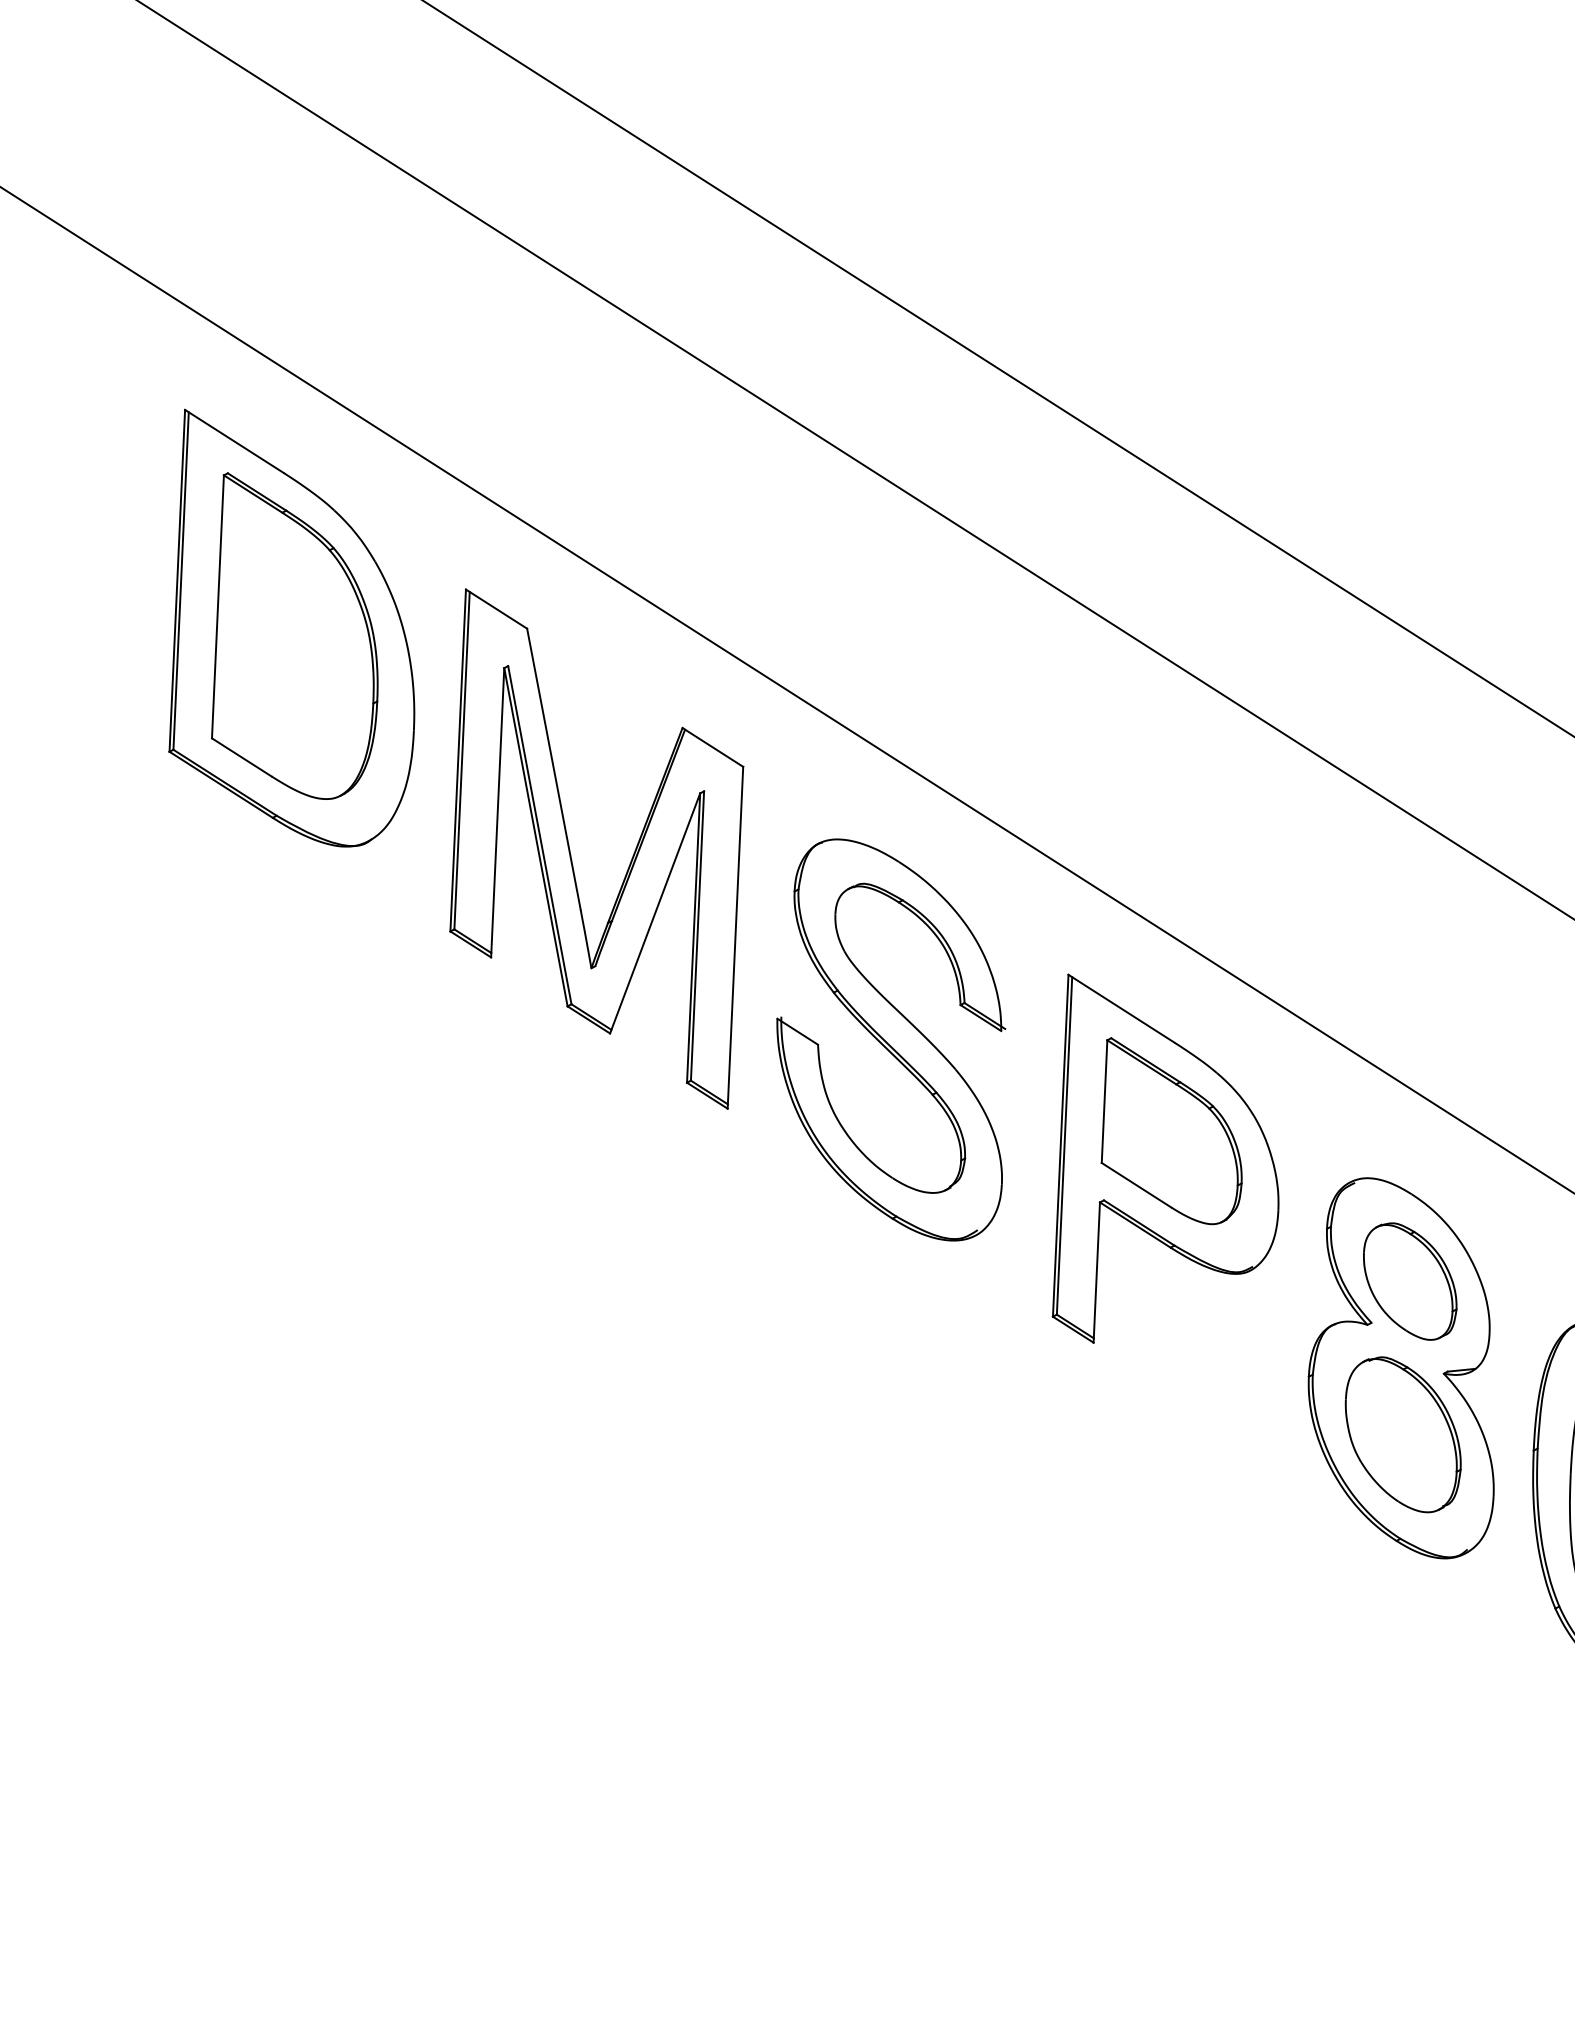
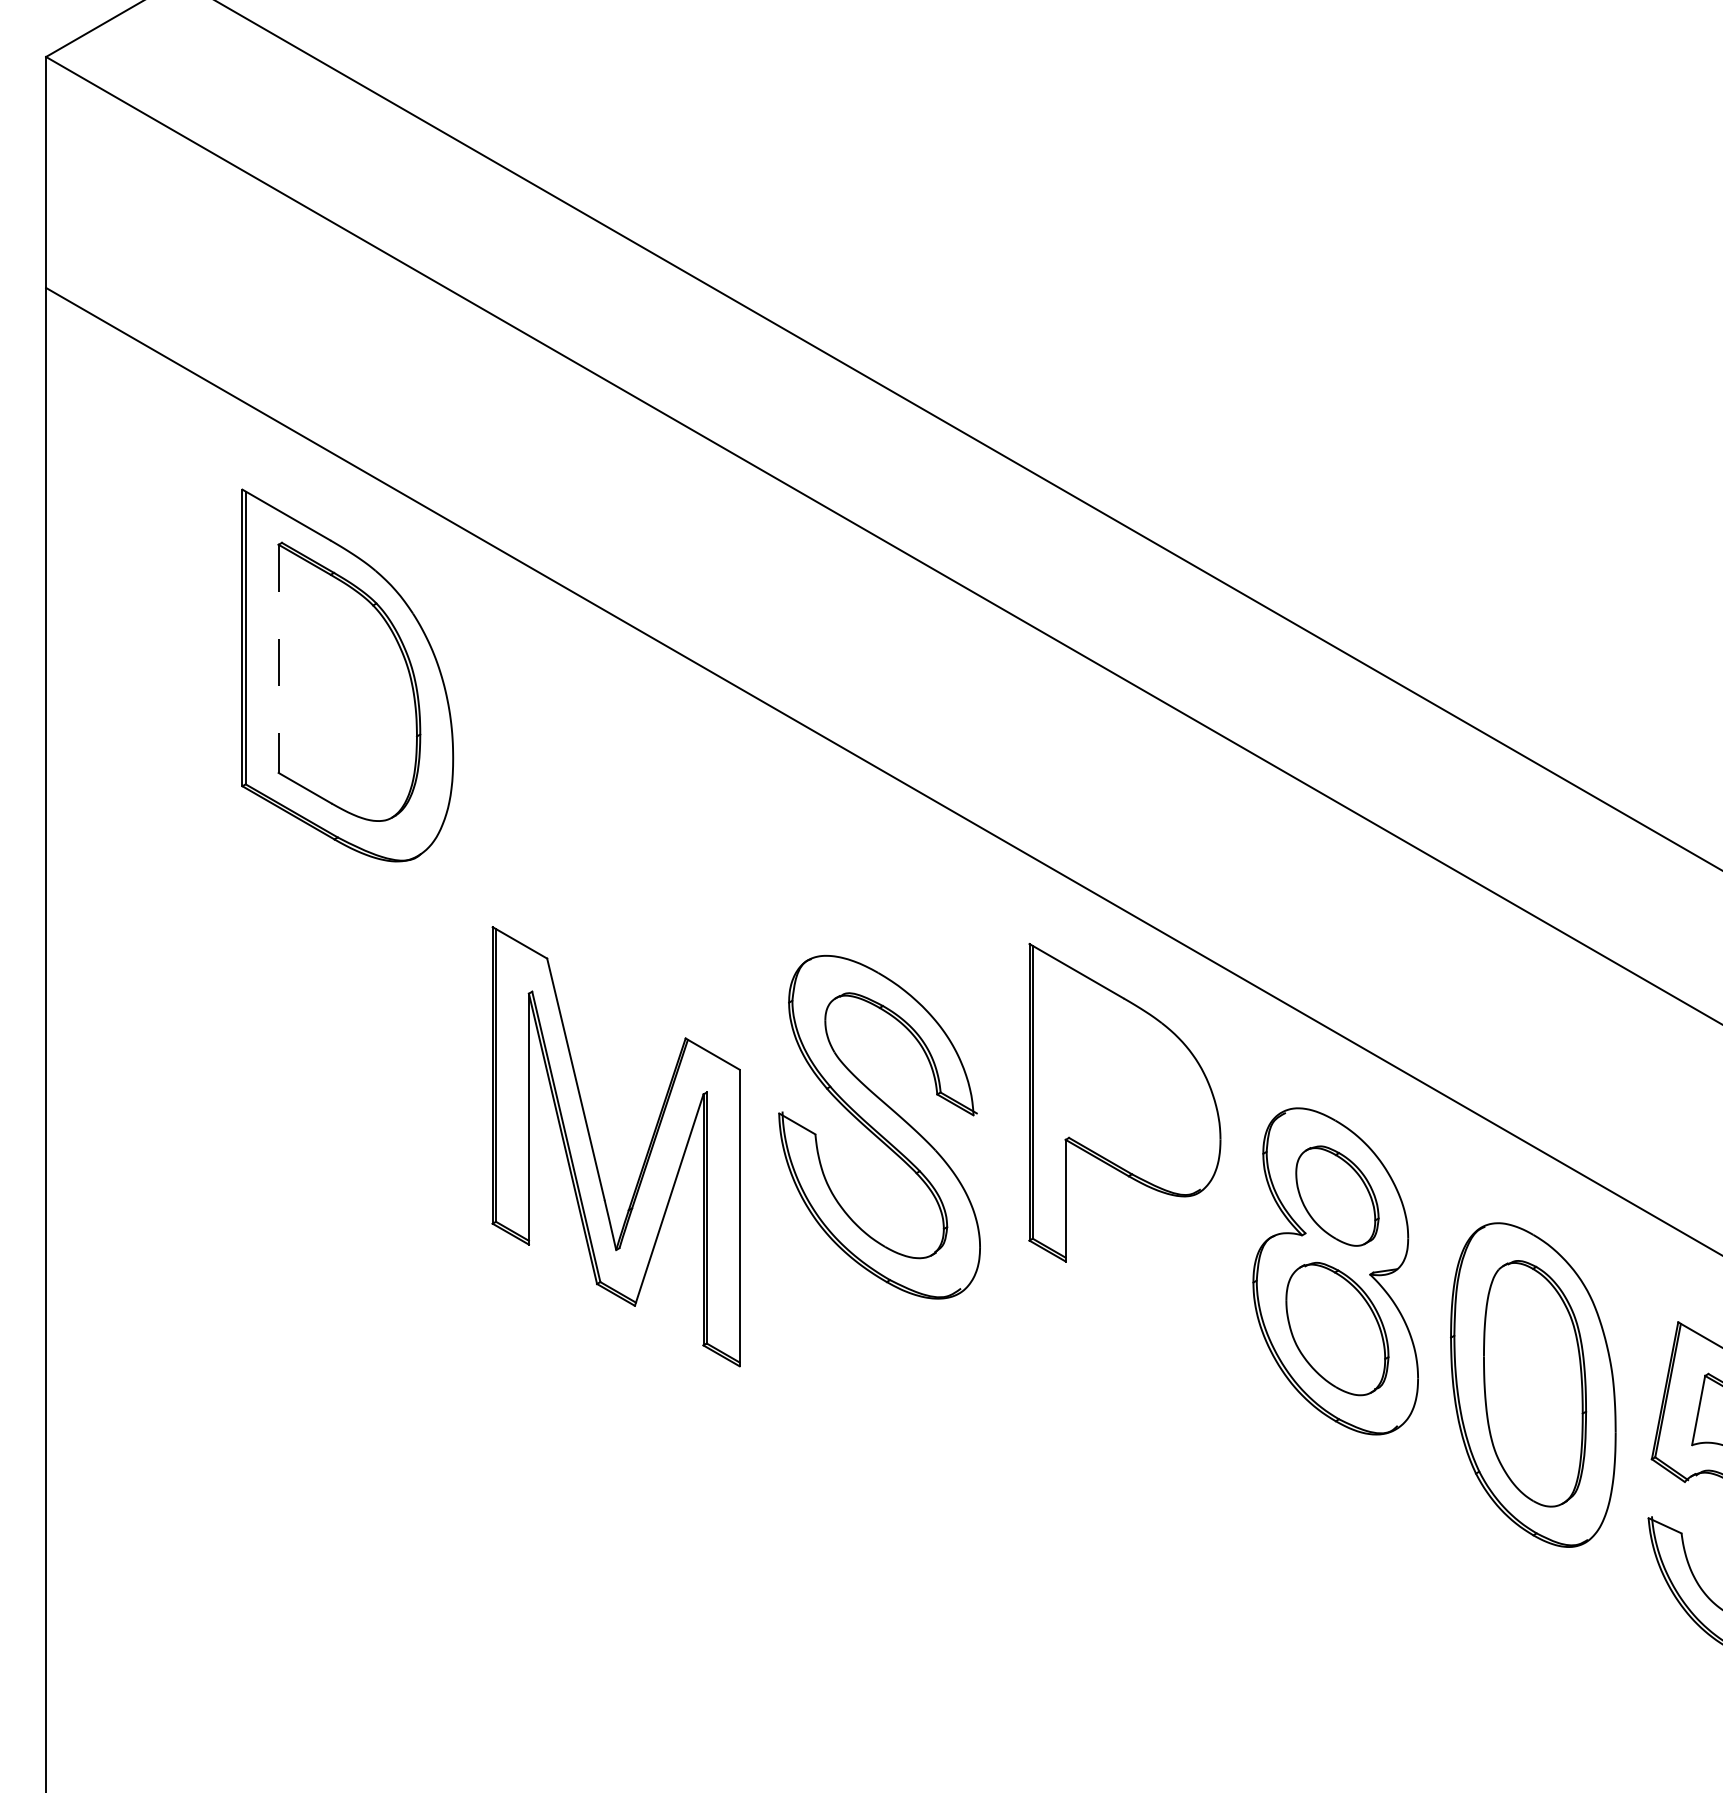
line: (217, 607) -> (278, 659), solid -> dashed
part: (571, 854) -> (594, 1152), moved
part: (892, 1040) -> (879, 1127), moved
part: (1173, 1131) -> (1126, 1075), removed

